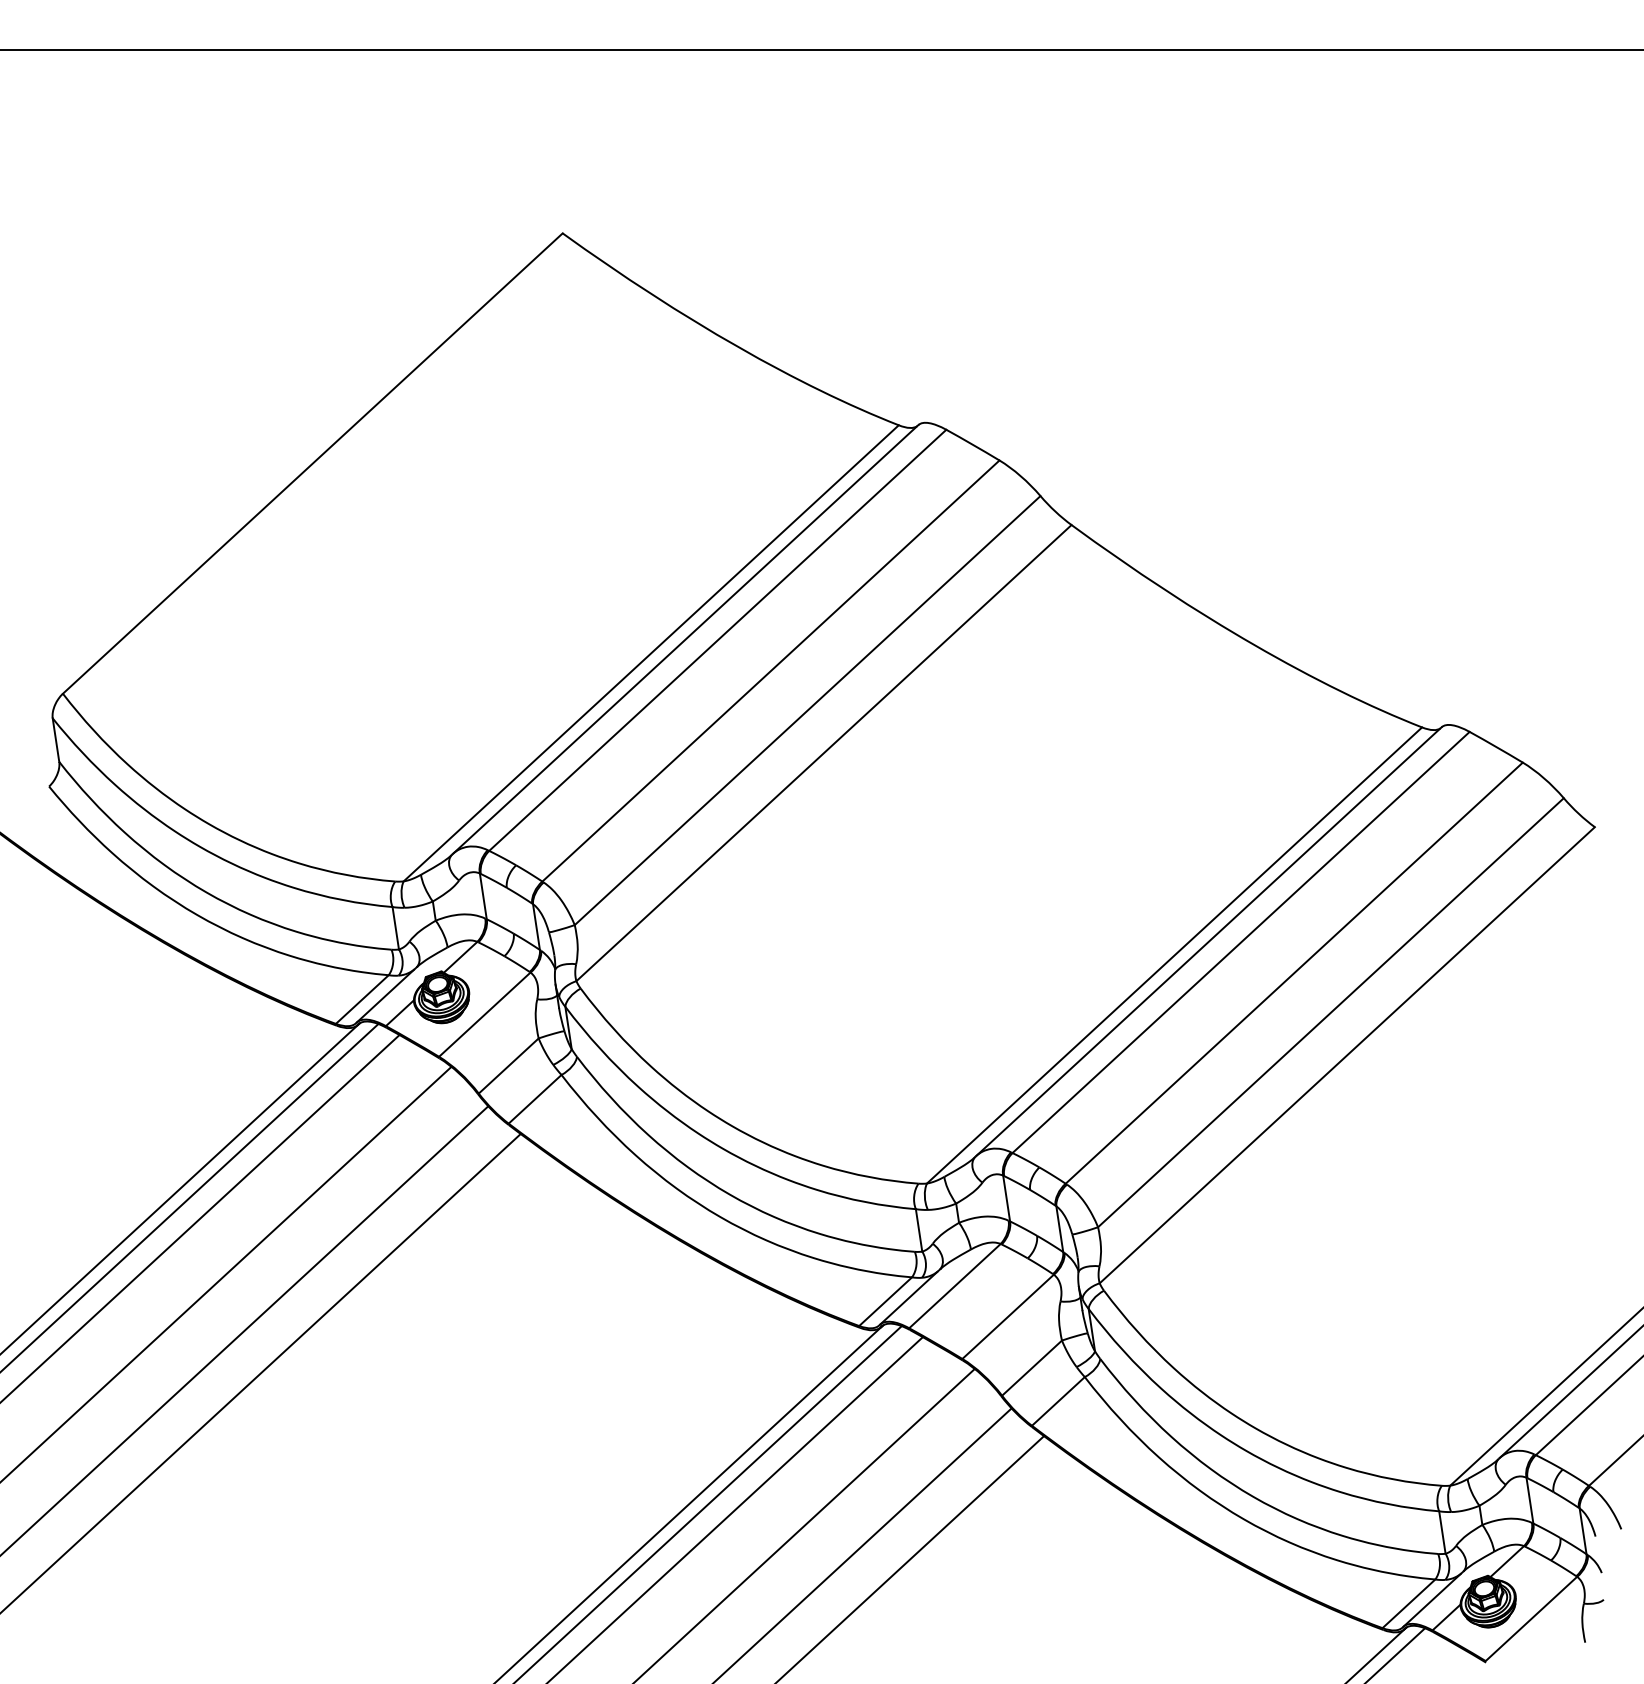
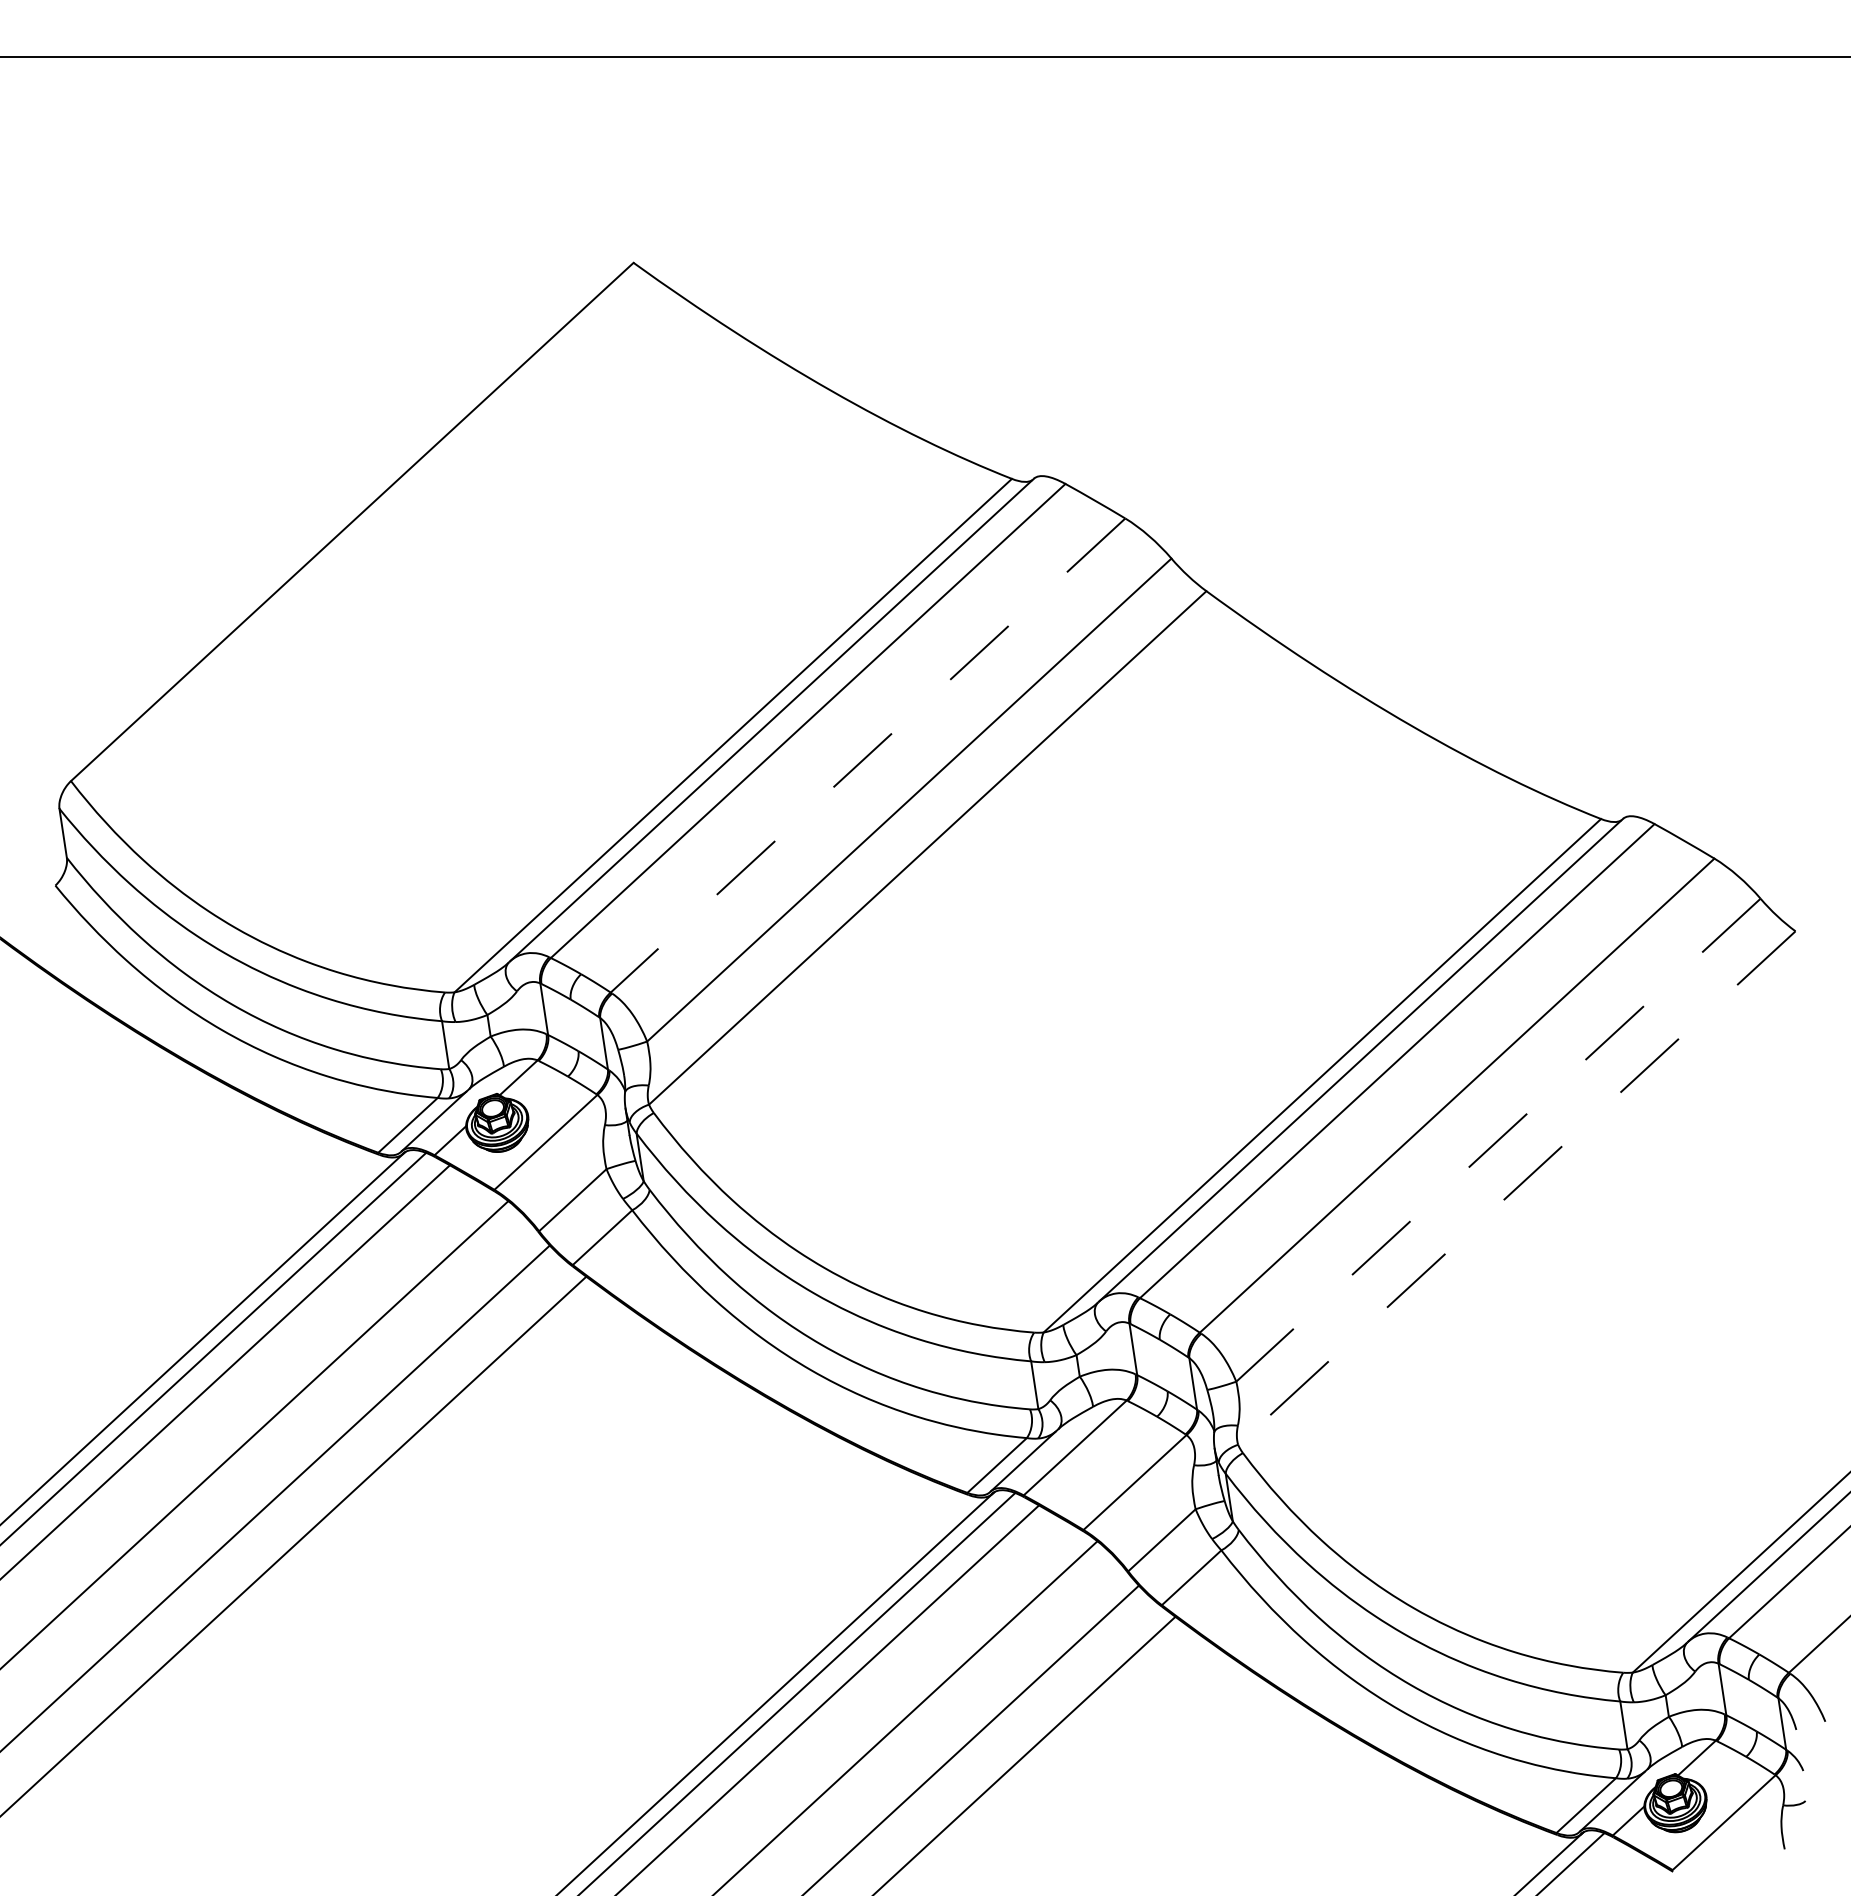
line: (771, 671) -> (868, 755), solid -> dashed
line: (1330, 1012) -> (1498, 1140), solid -> dashed
line: (1346, 1055) -> (1516, 1188), solid -> dashed

